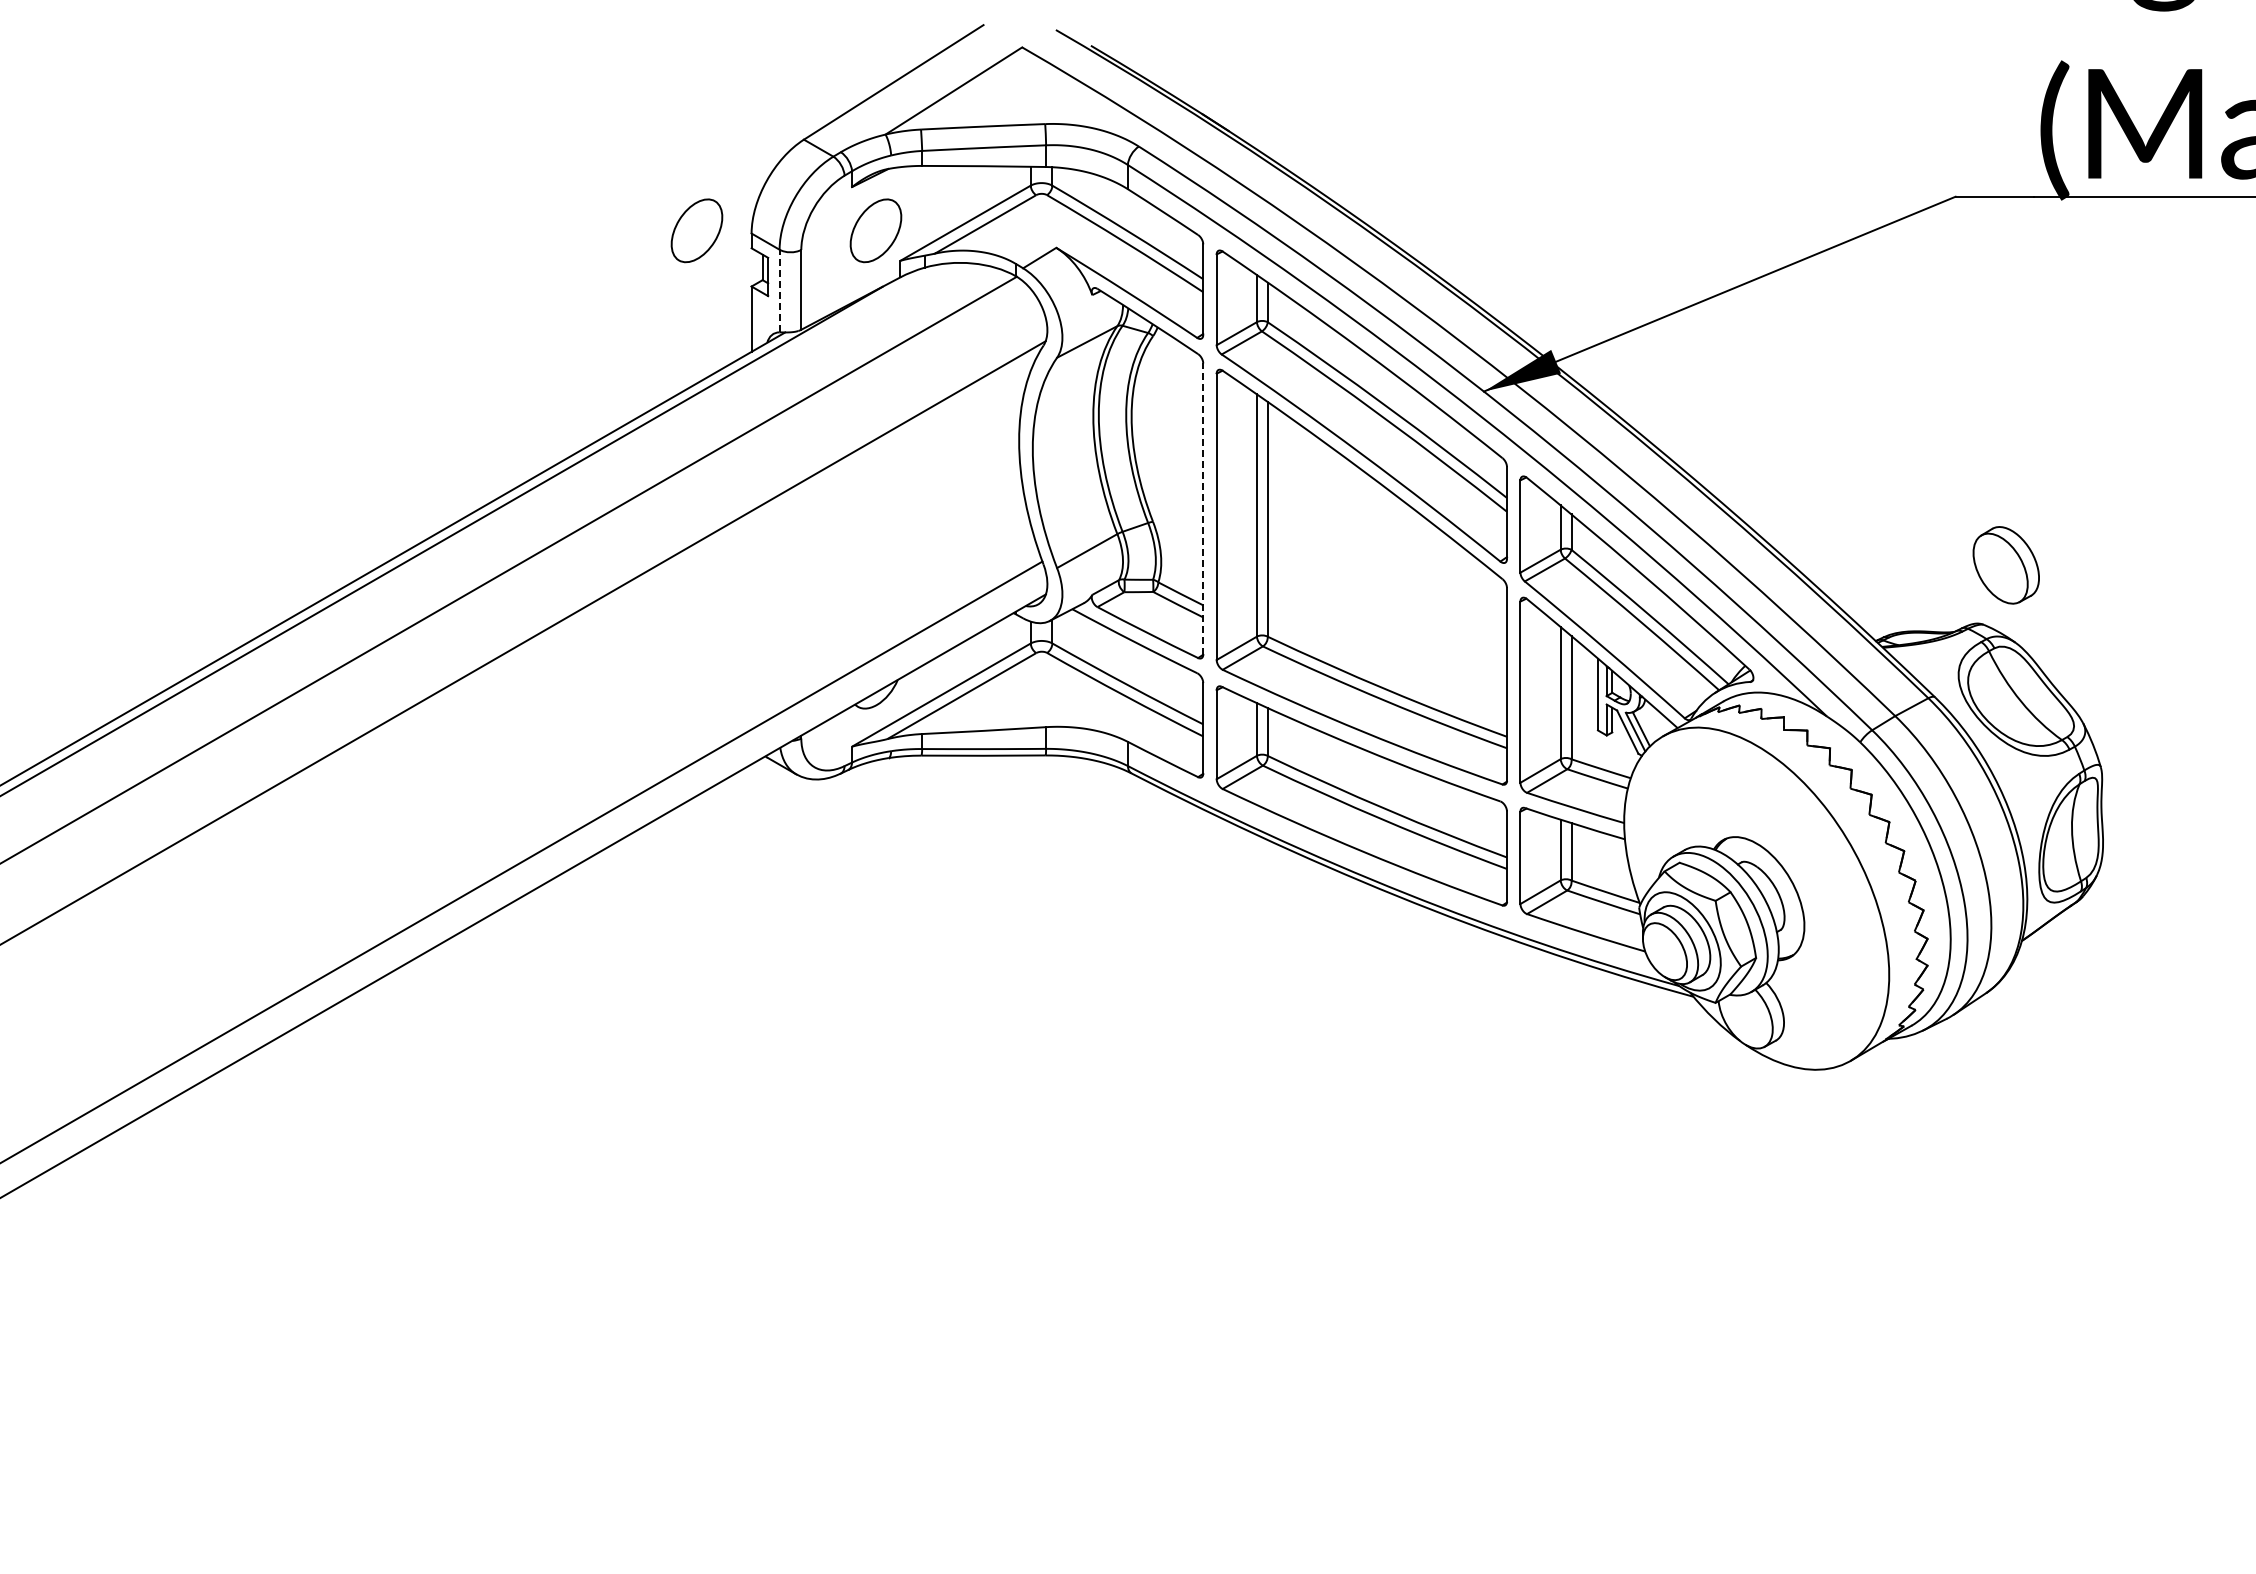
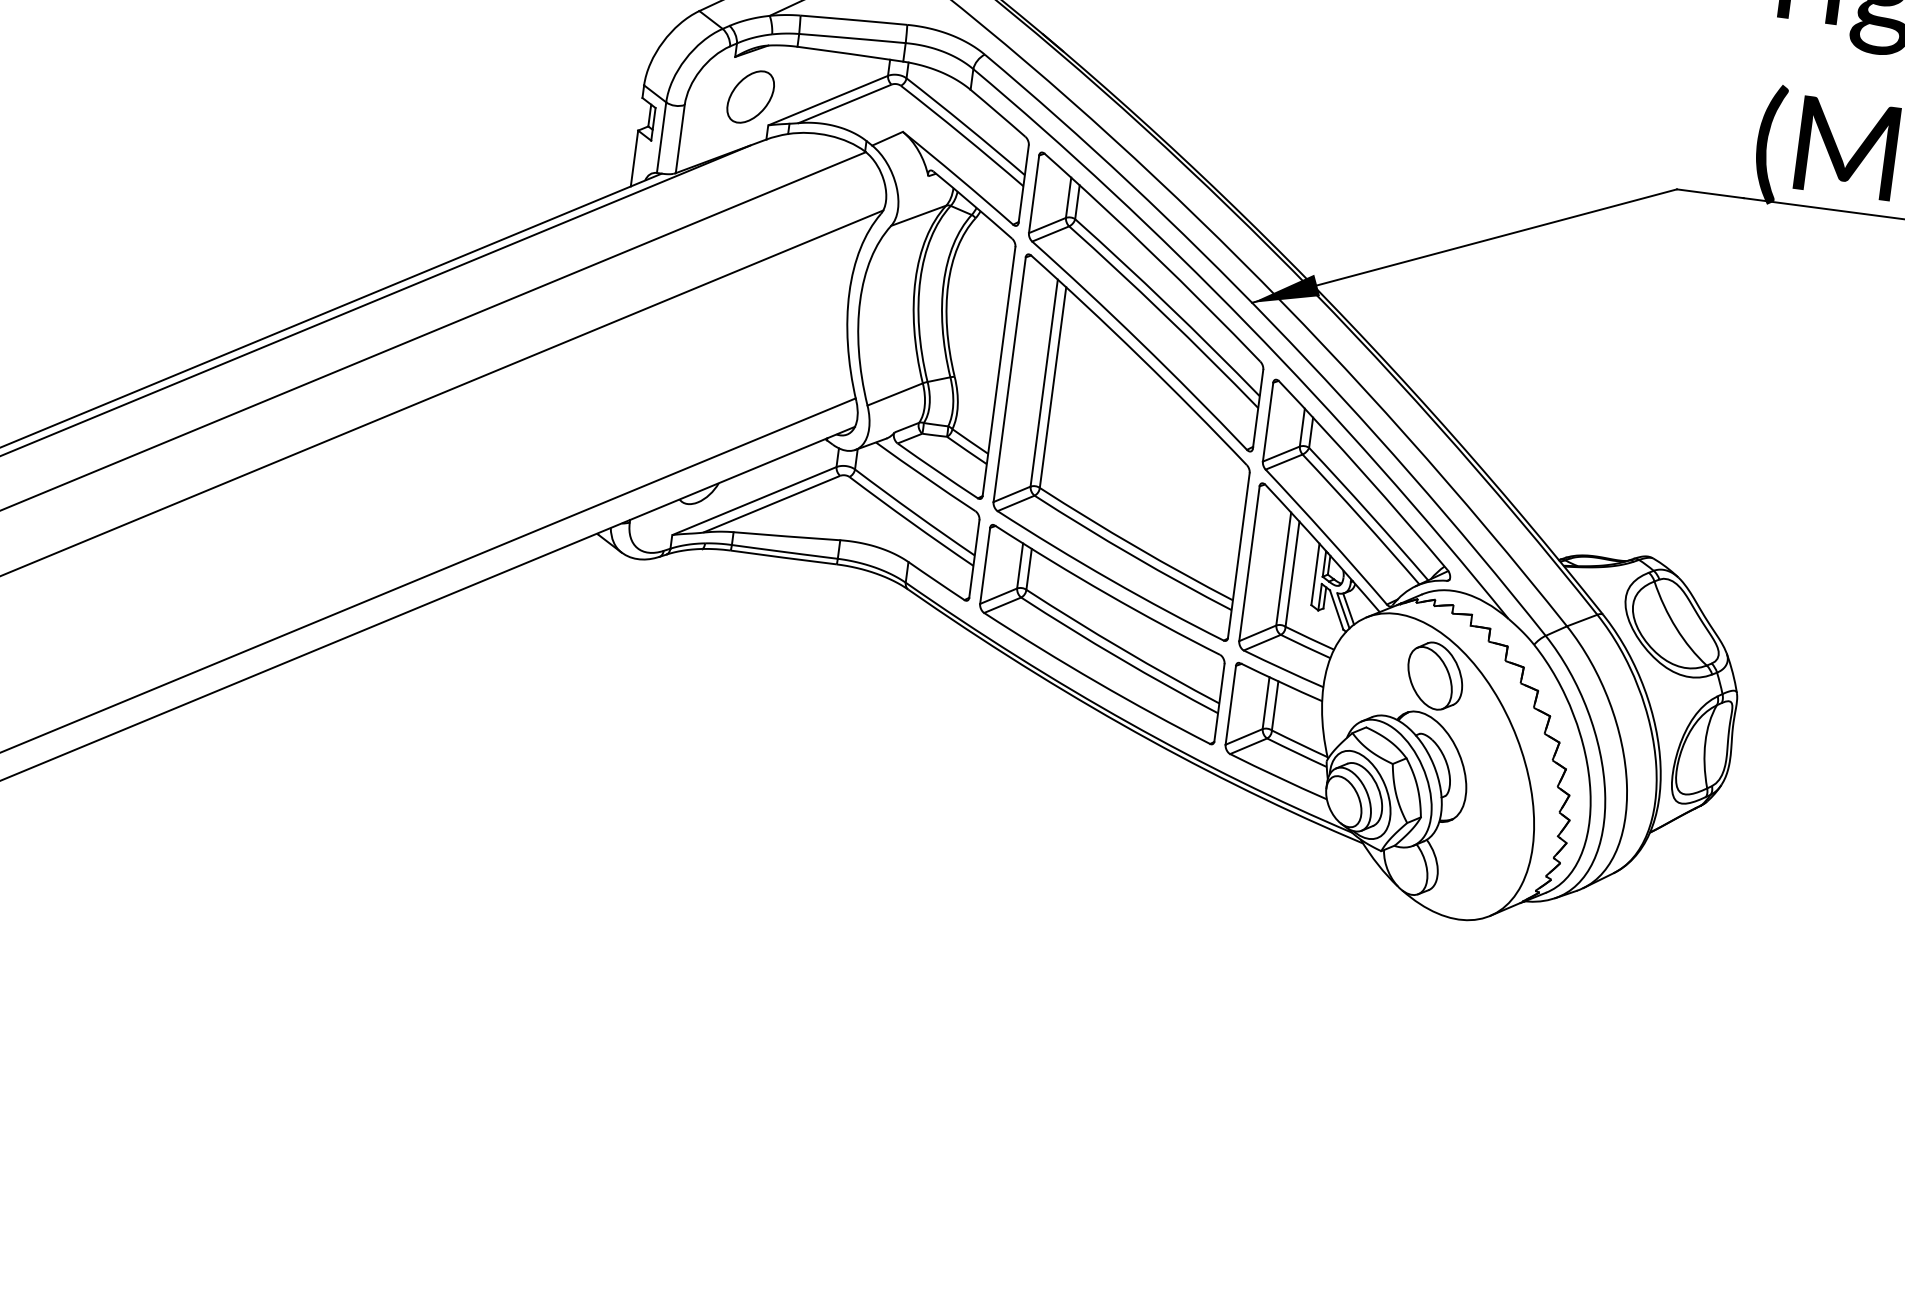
part: (696, 230) -> (597, 76), removed
line: (779, 290) -> (661, 137), dashed -> solid
line: (1203, 509) -> (999, 371), dashed -> solid
part: (2005, 565) -> (1434, 676), moved

